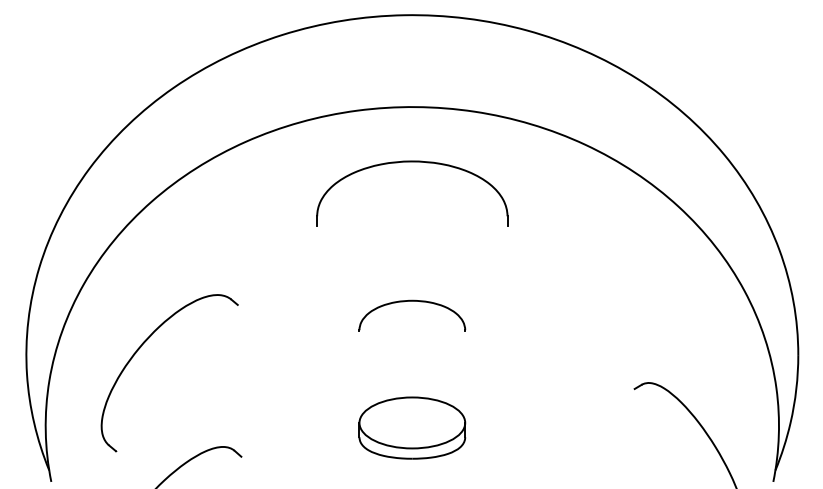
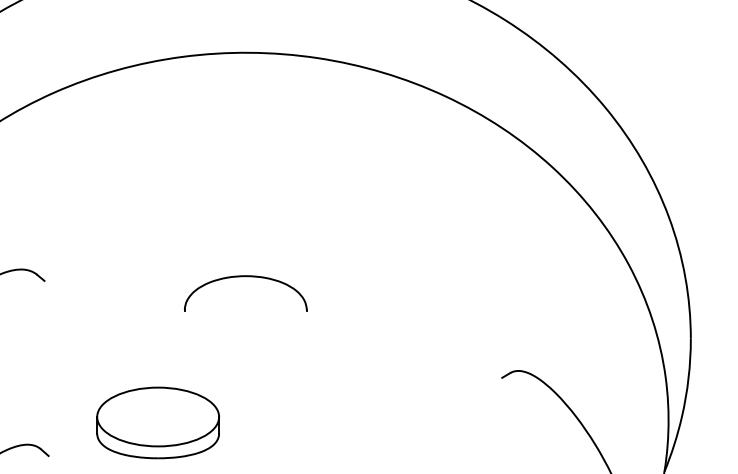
part: (412, 162) -> (245, 116), removed
part: (412, 427) -> (158, 422), moved

